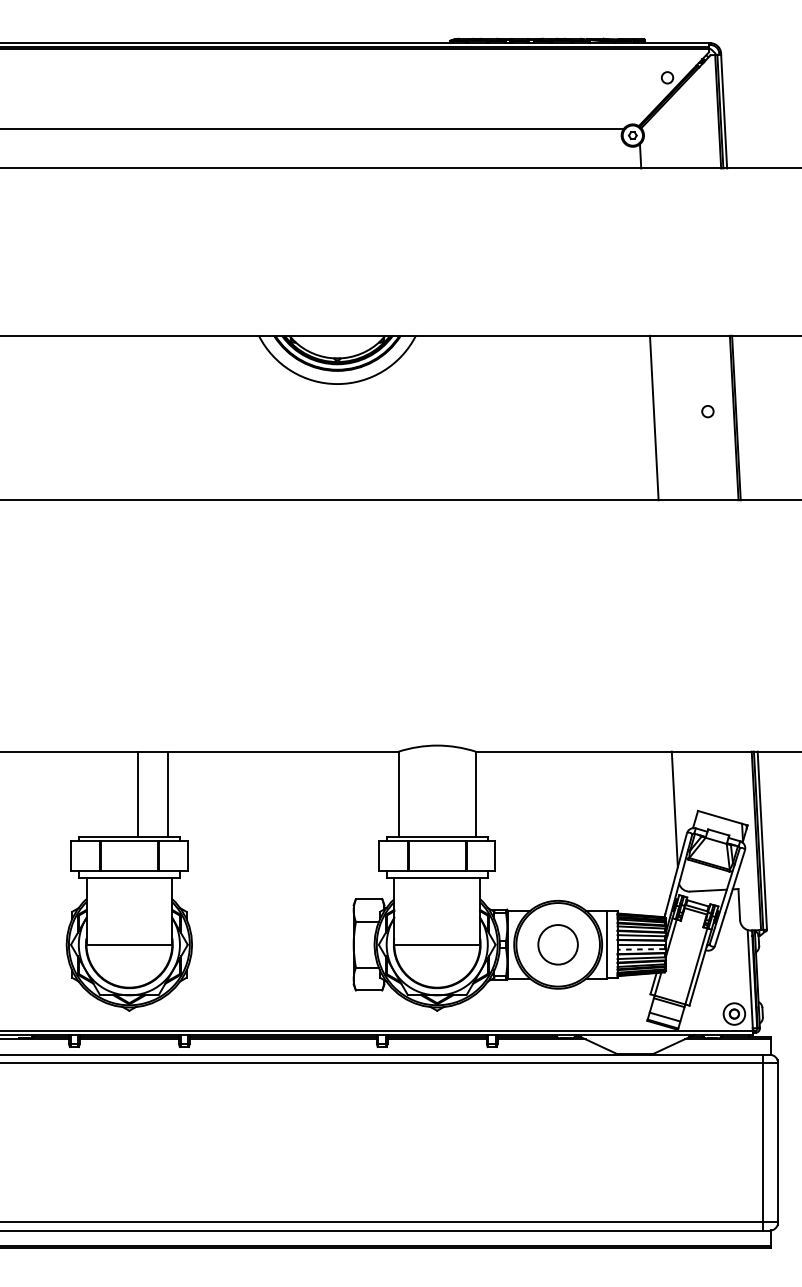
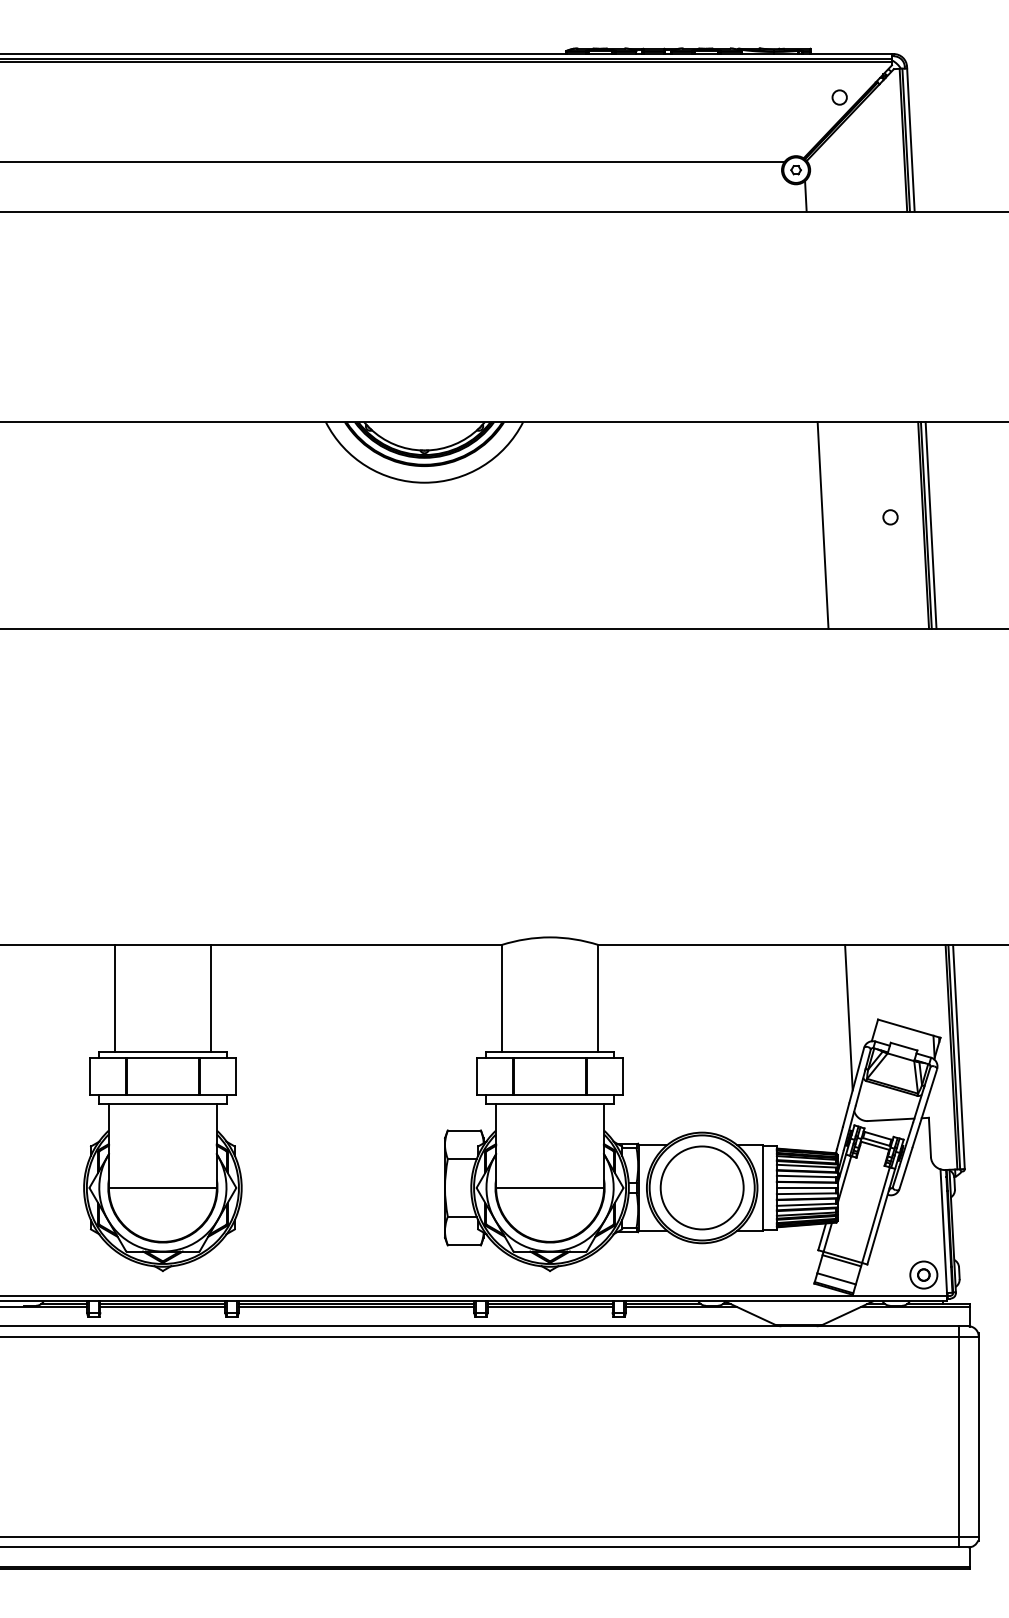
line: (739, 418) -> (930, 525), added
line: (137, 794) -> (114, 998), moved
circle: (557, 944) -> (701, 1187), size x1.67
line: (641, 949) -> (806, 1193), dashed -> solid

